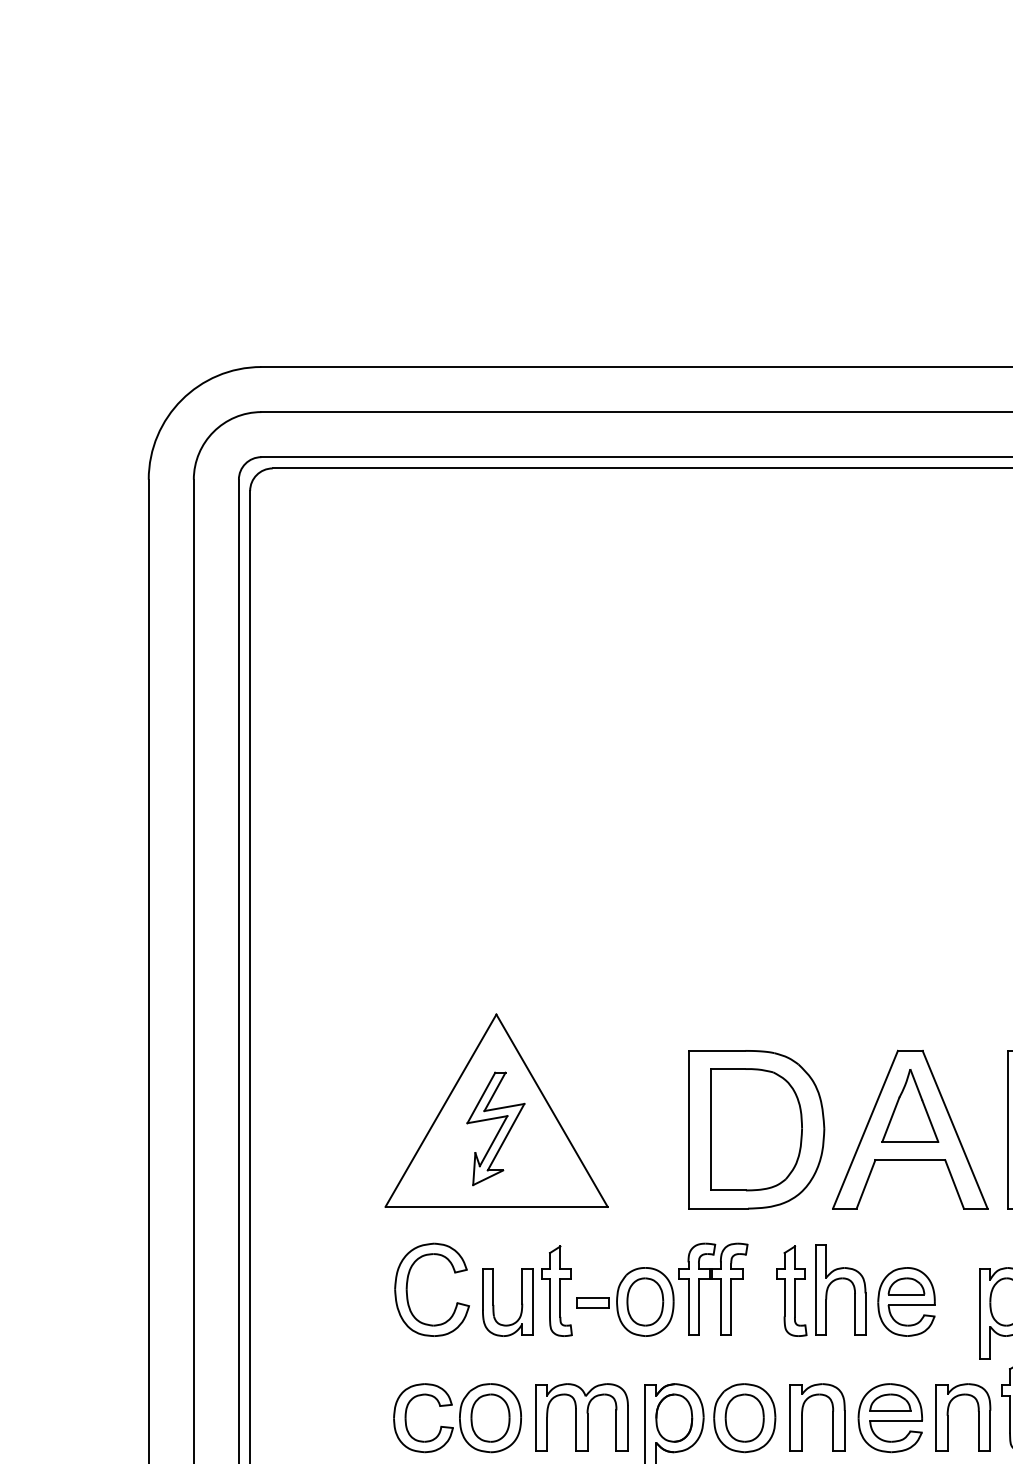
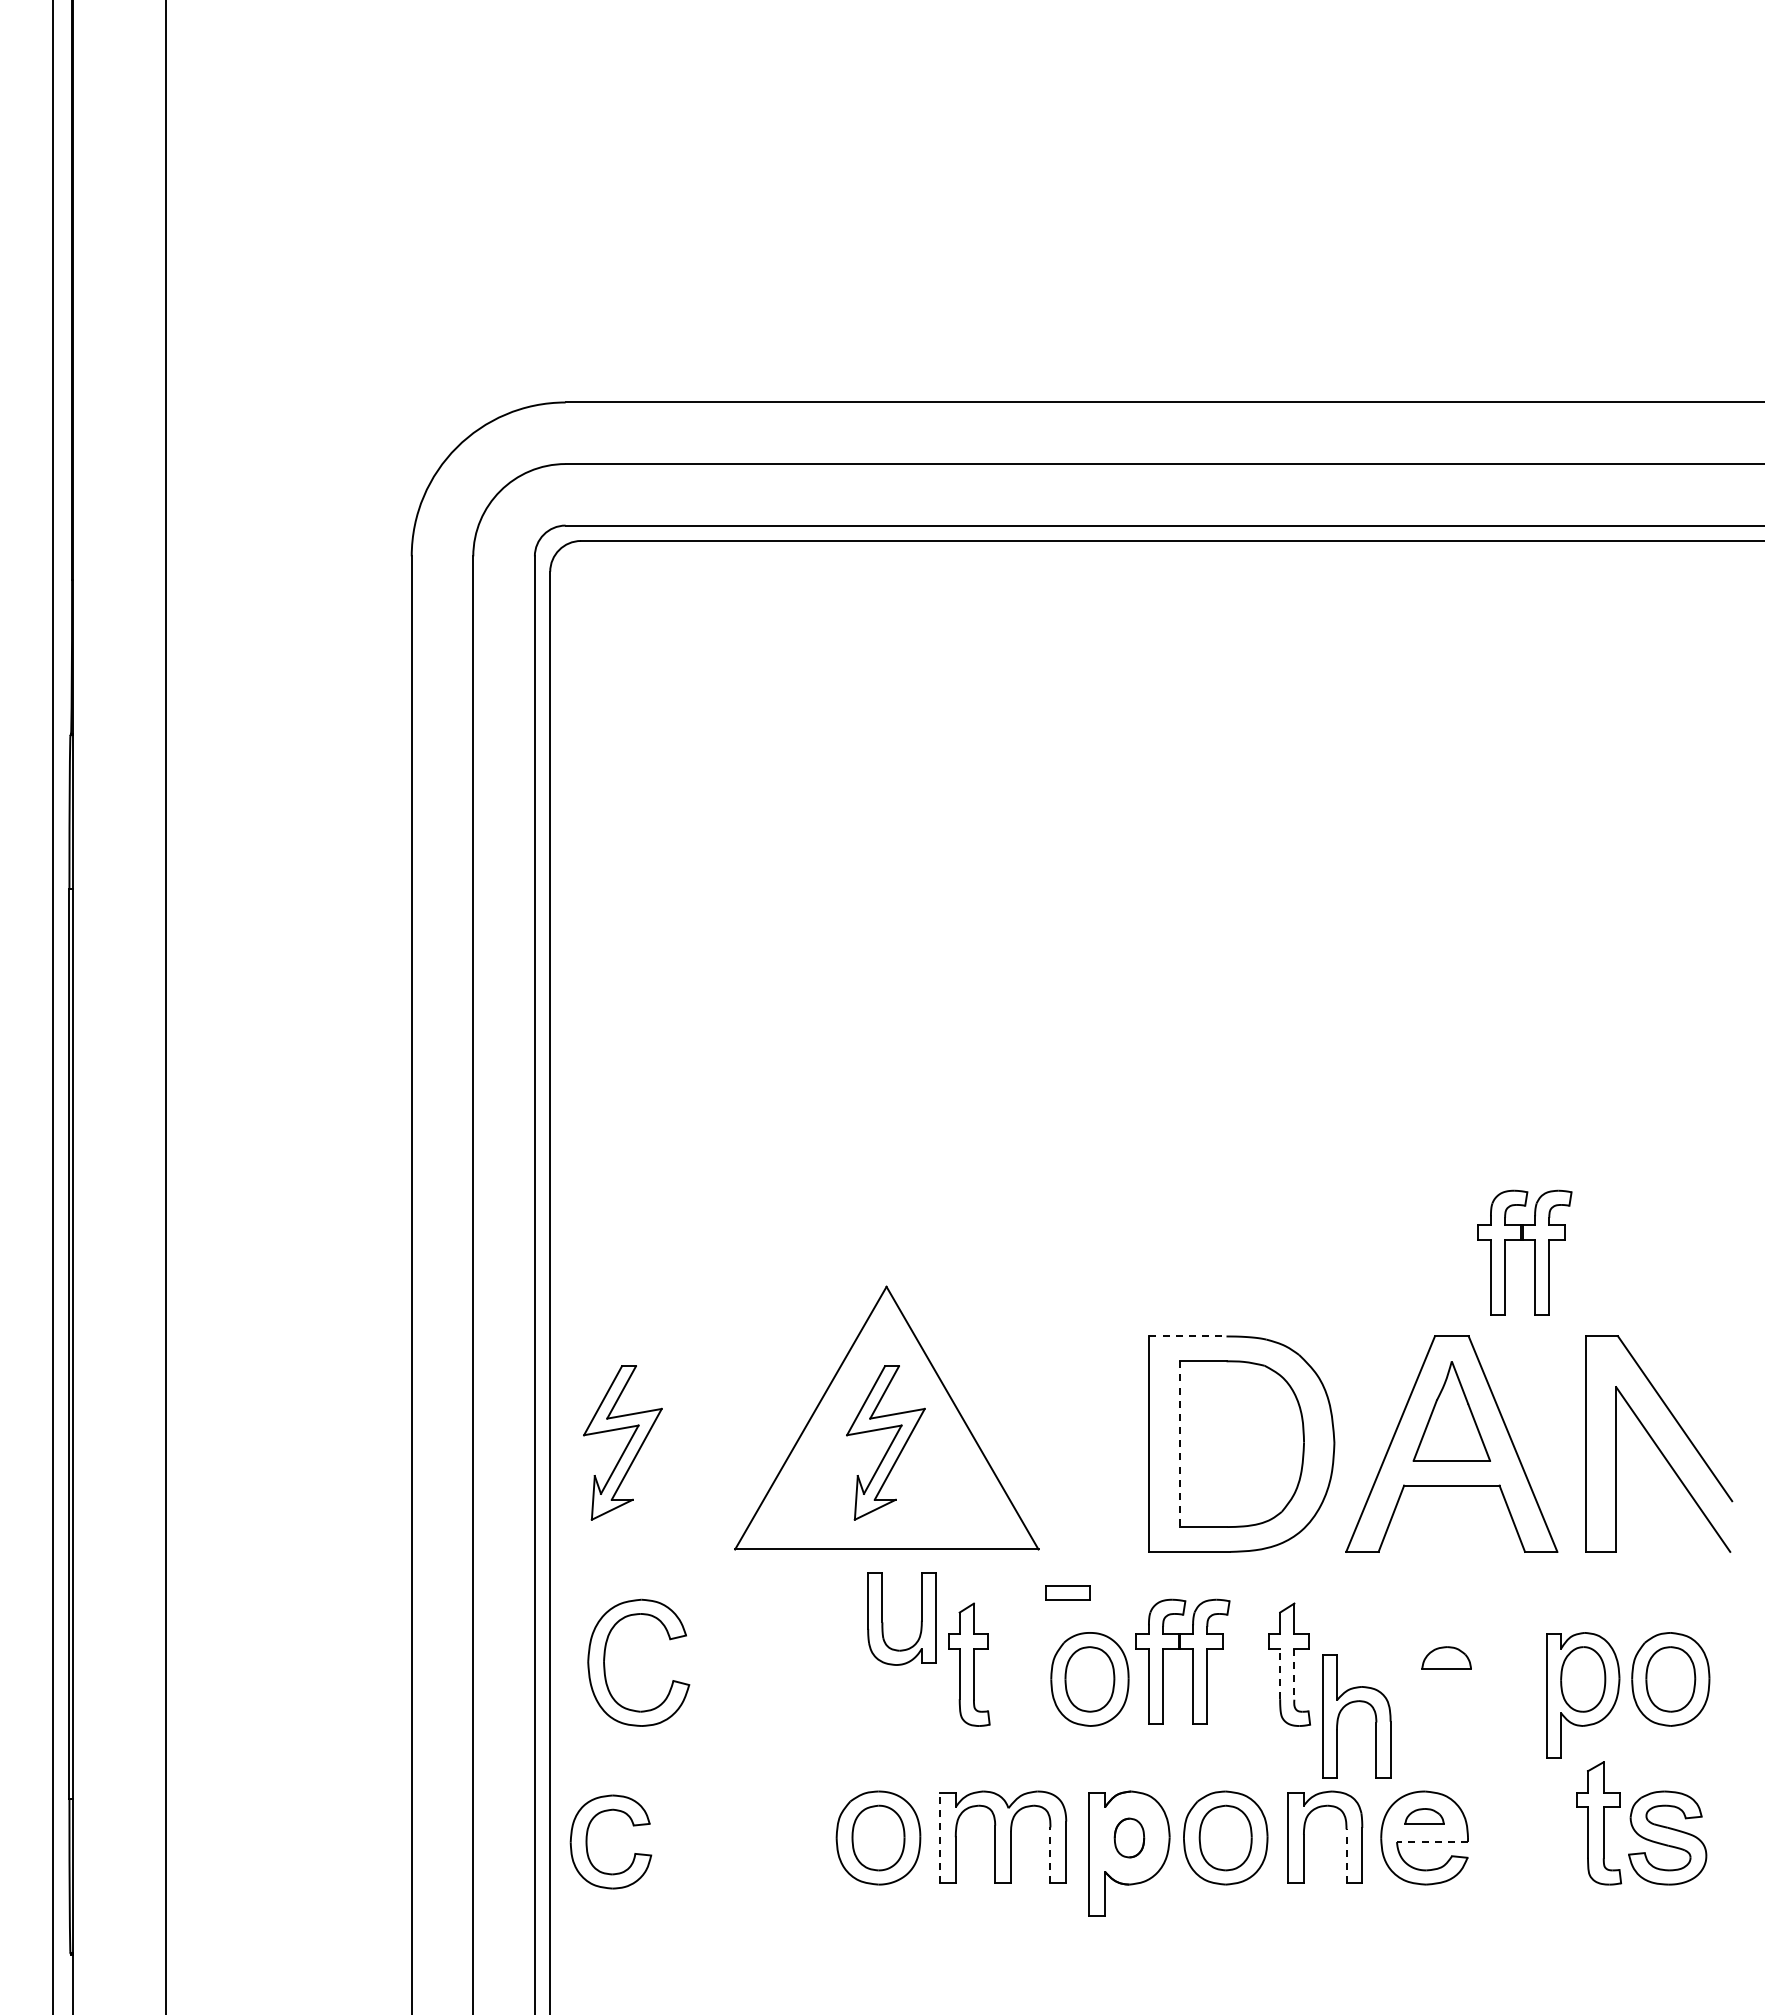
part: (970, 989) -> (1534, 1252), added
line: (716, 1050) -> (1187, 1336), solid -> dashed
part: (303, 1128) -> (622, 1442), added
line: (710, 1129) -> (1179, 1444), solid -> dashed
part: (837, 1280) -> (1352, 1703), moved
part: (407, 1291) -> (605, 1665), moved
line: (784, 1297) -> (1280, 1673), solid -> dashed
line: (795, 1298) -> (1294, 1674), solid -> dashed
part: (592, 1302) -> (1067, 1592), moved
part: (906, 1302) -> (1446, 1679), removed
part: (494, 1304) -> (883, 1622), moved
part: (890, 1402) -> (1424, 1816), size x0.7
part: (406, 1417) -> (587, 1841), moved
part: (674, 1417) -> (1129, 1837), size x0.6
part: (978, 1417) -> (1544, 1836), removed
line: (535, 1418) -> (939, 1838), solid -> dashed
line: (895, 1421) -> (1431, 1842), solid -> dashed
line: (616, 1430) -> (1050, 1855), solid -> dashed
line: (833, 1431) -> (1346, 1856), solid -> dashed

